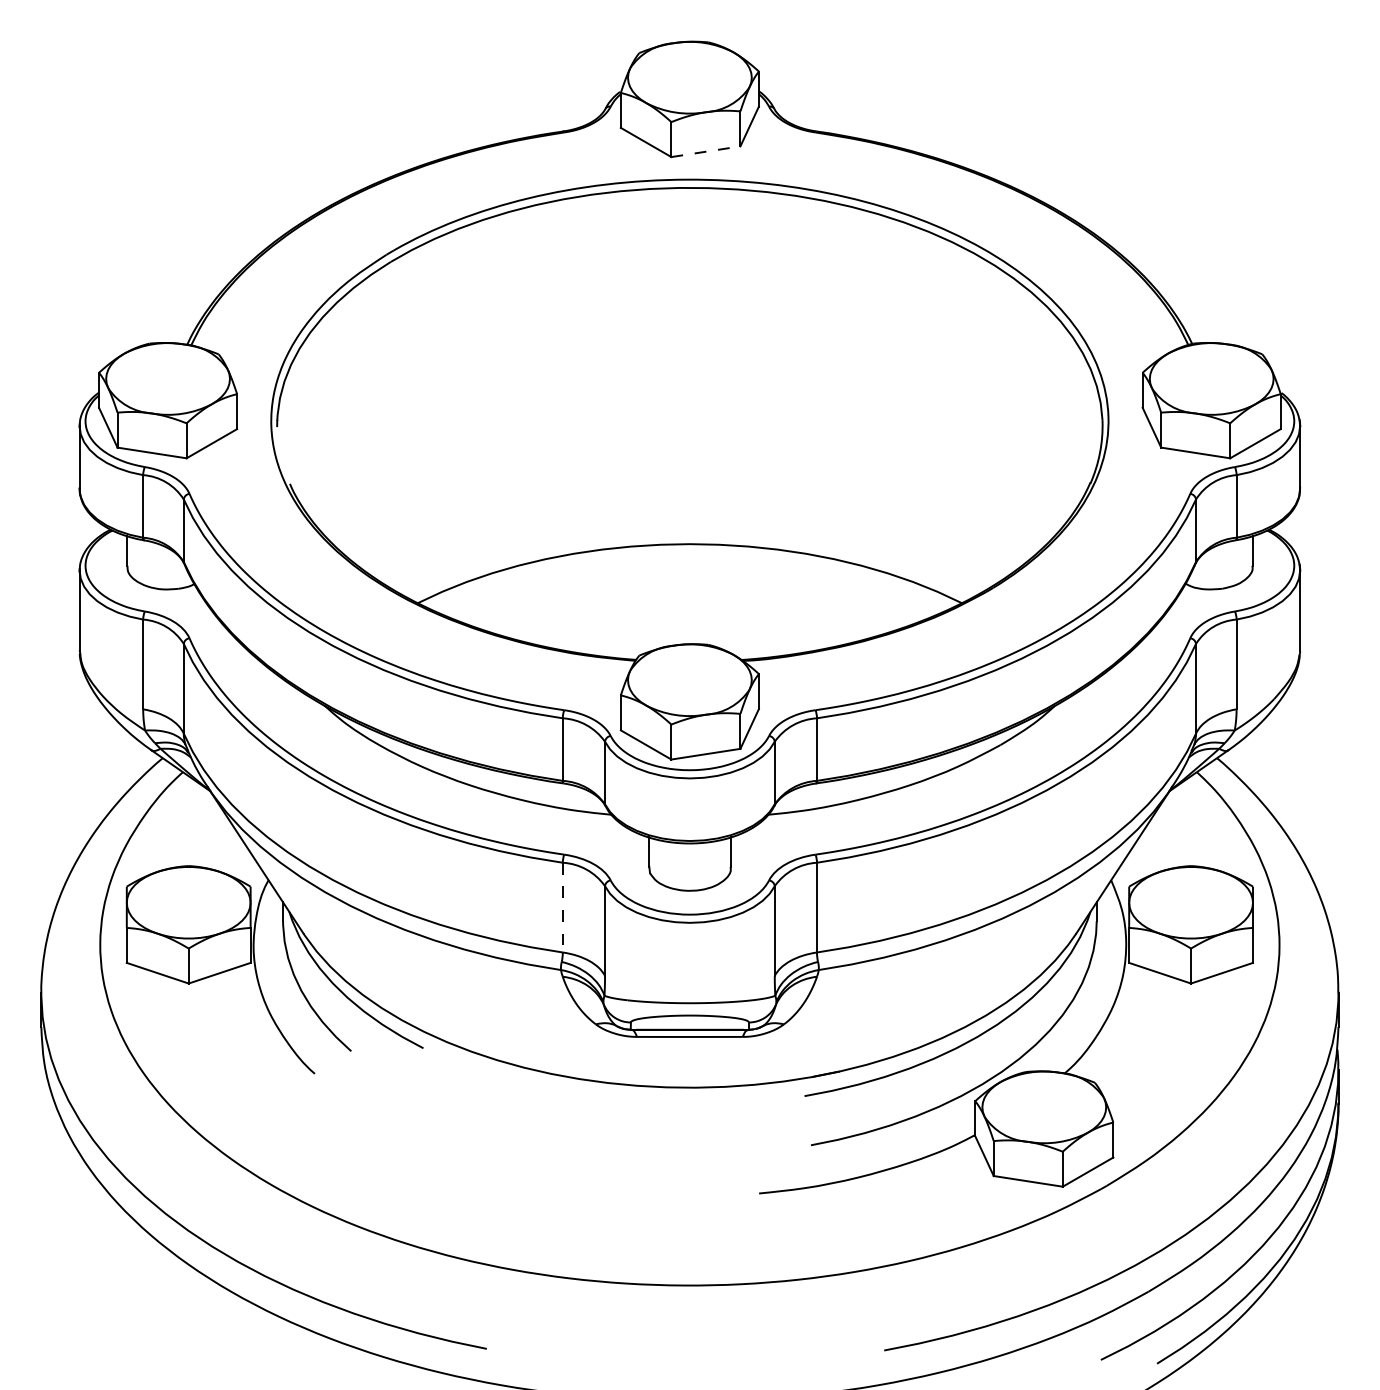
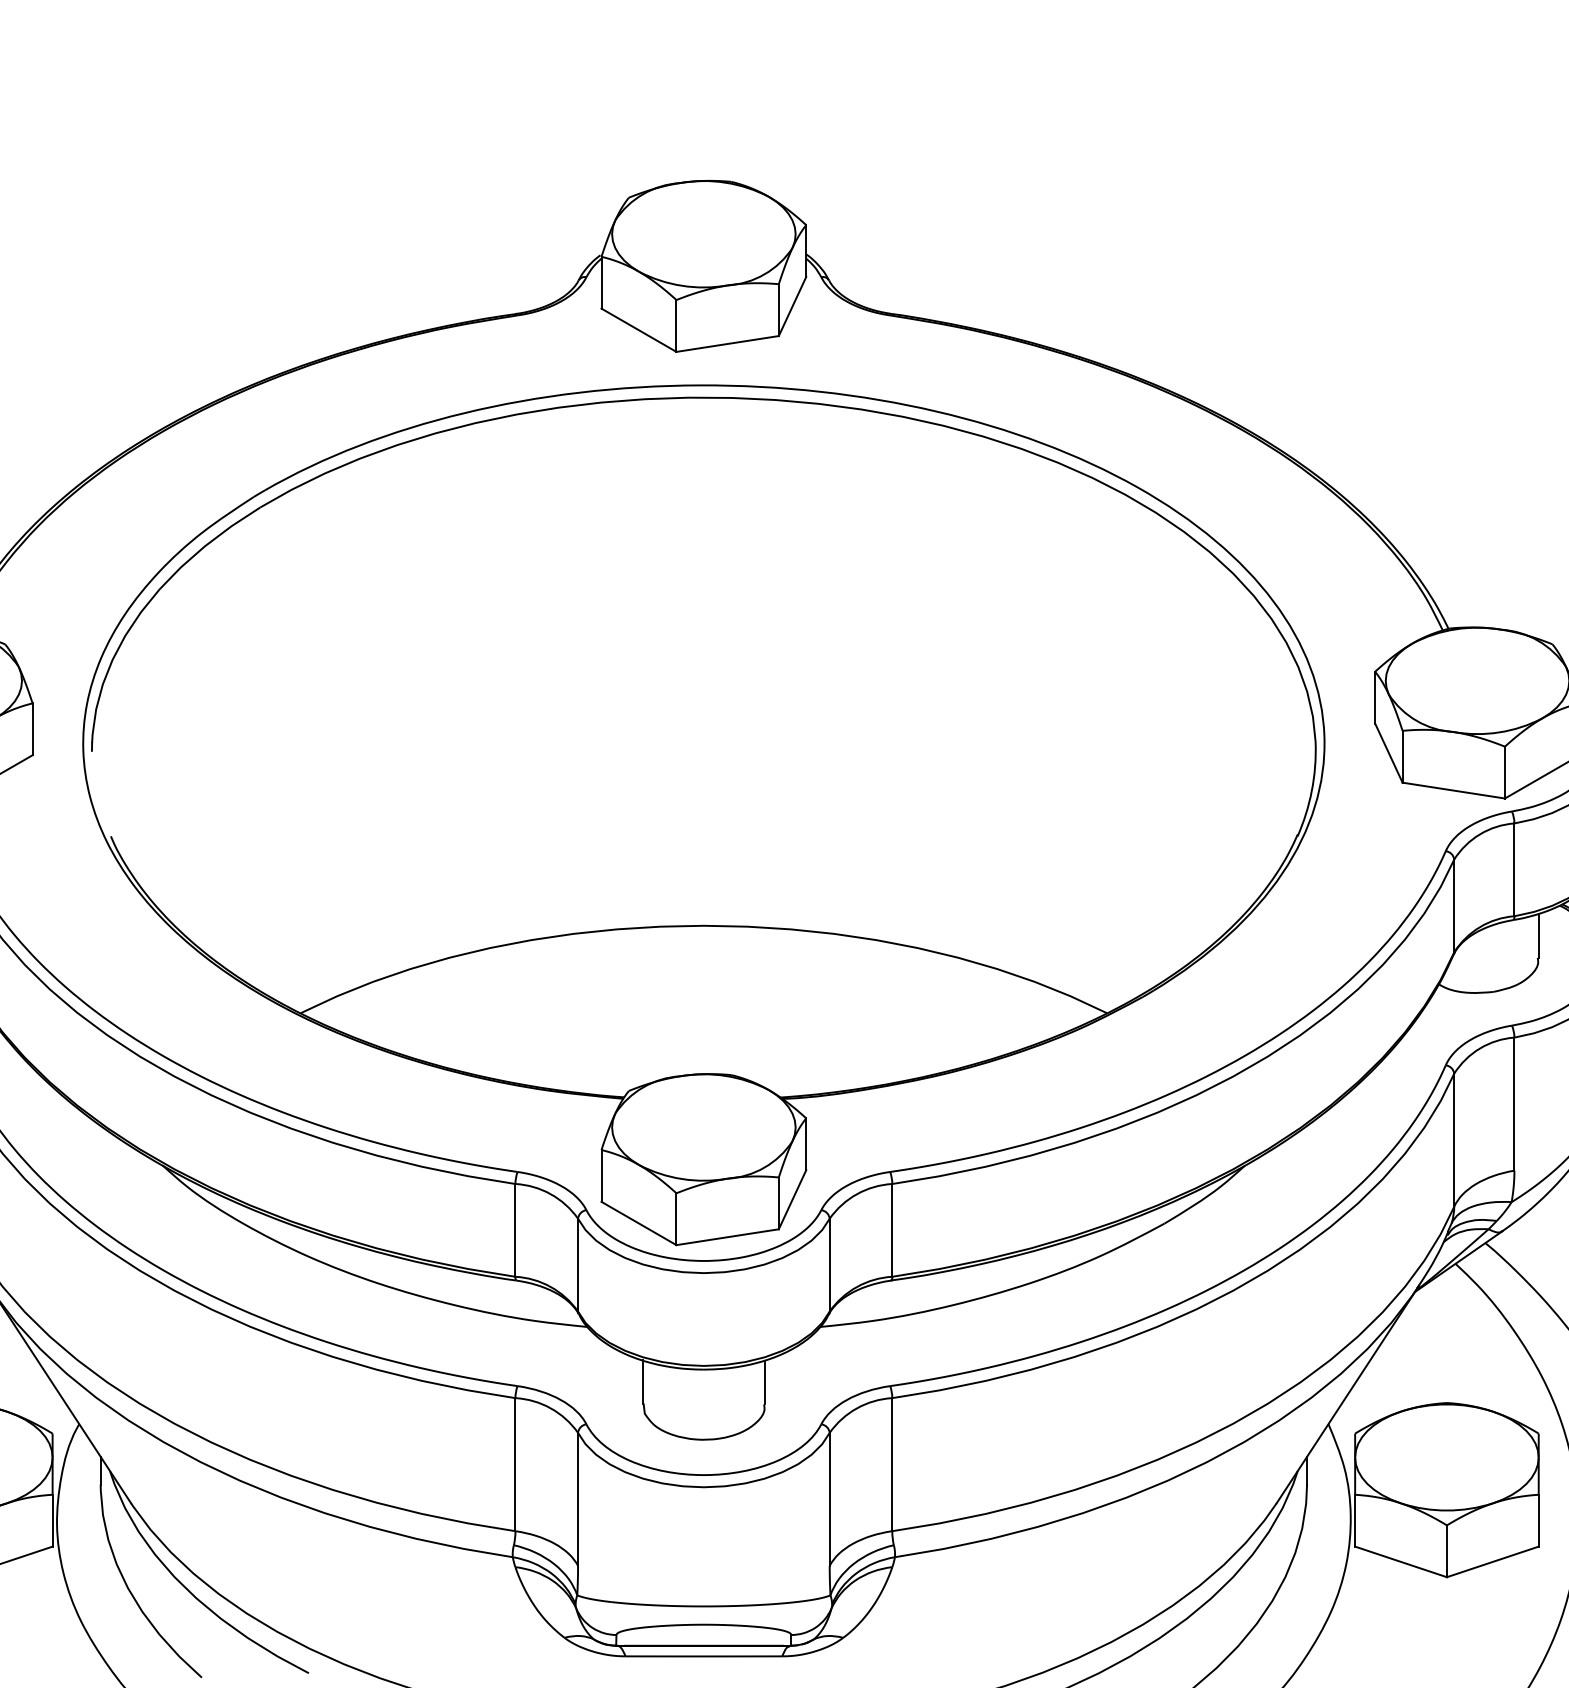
line: (705, 151) -> (727, 343), dashed -> solid
line: (562, 907) -> (514, 1464), dashed -> solid

